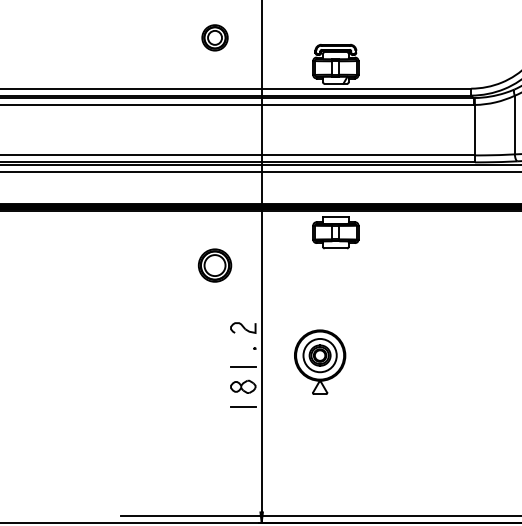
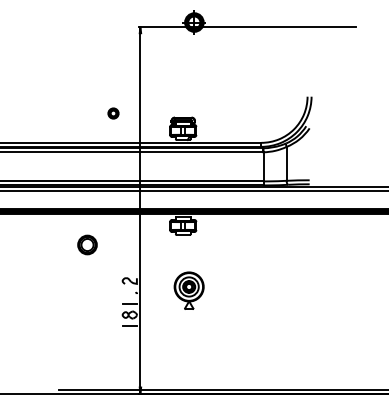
part: (215, 37) -> (113, 113), size x0.7
part: (215, 264) -> (87, 244), moved
part: (318, 361) -> (188, 290), moved

